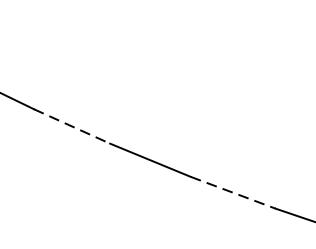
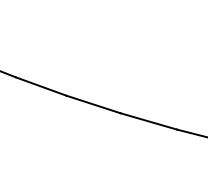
line: (72, 126) -> (41, 86), dashed -> solid
line: (234, 193) -> (149, 121), dashed -> solid

